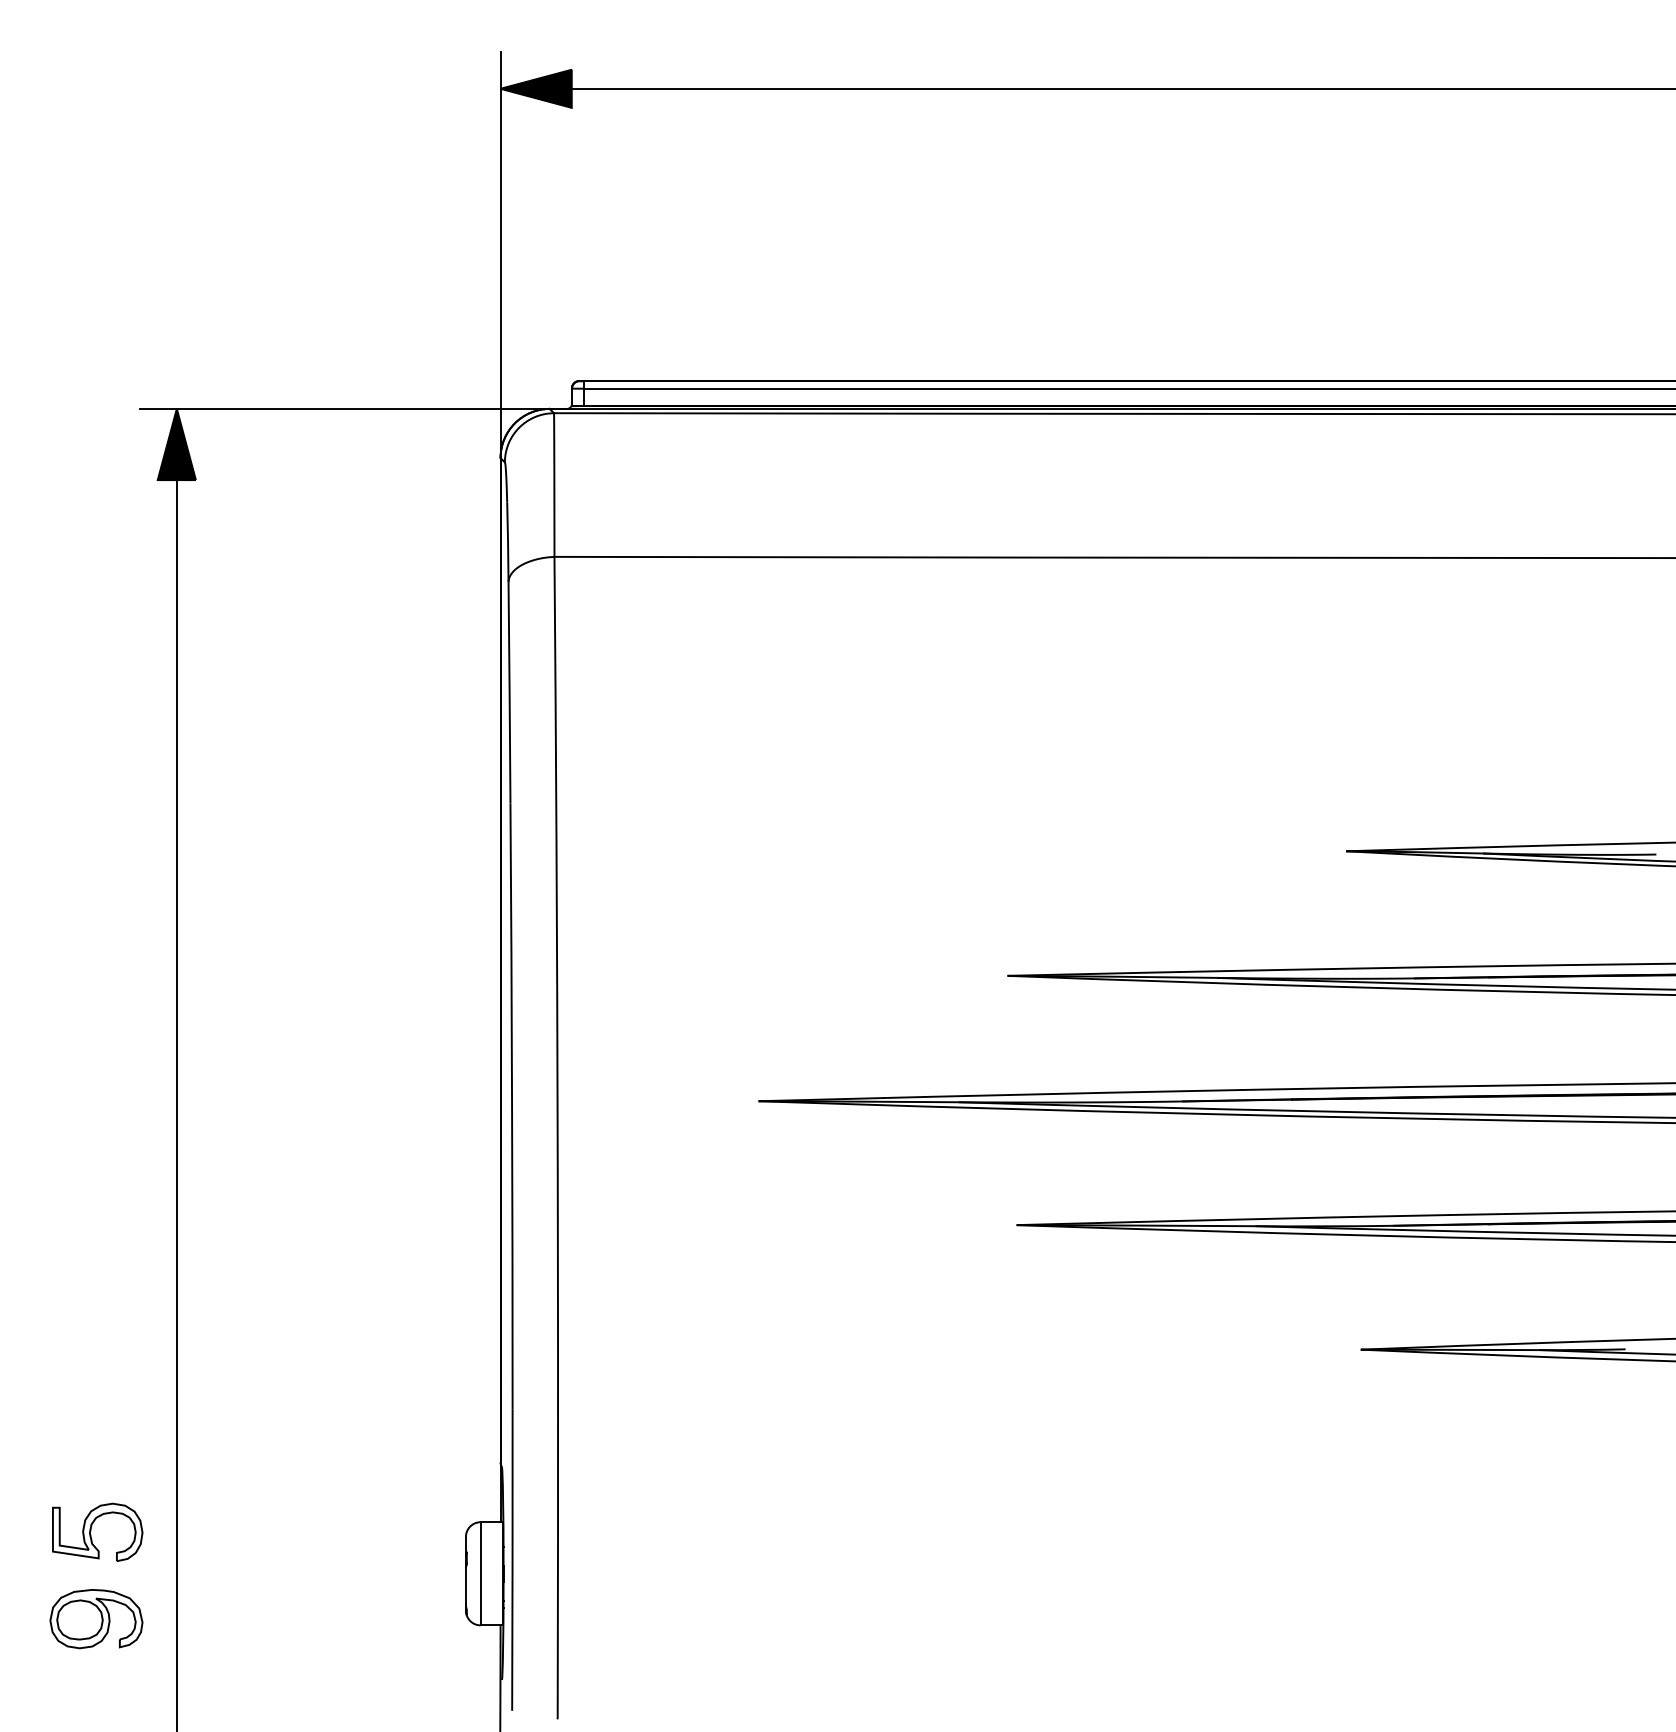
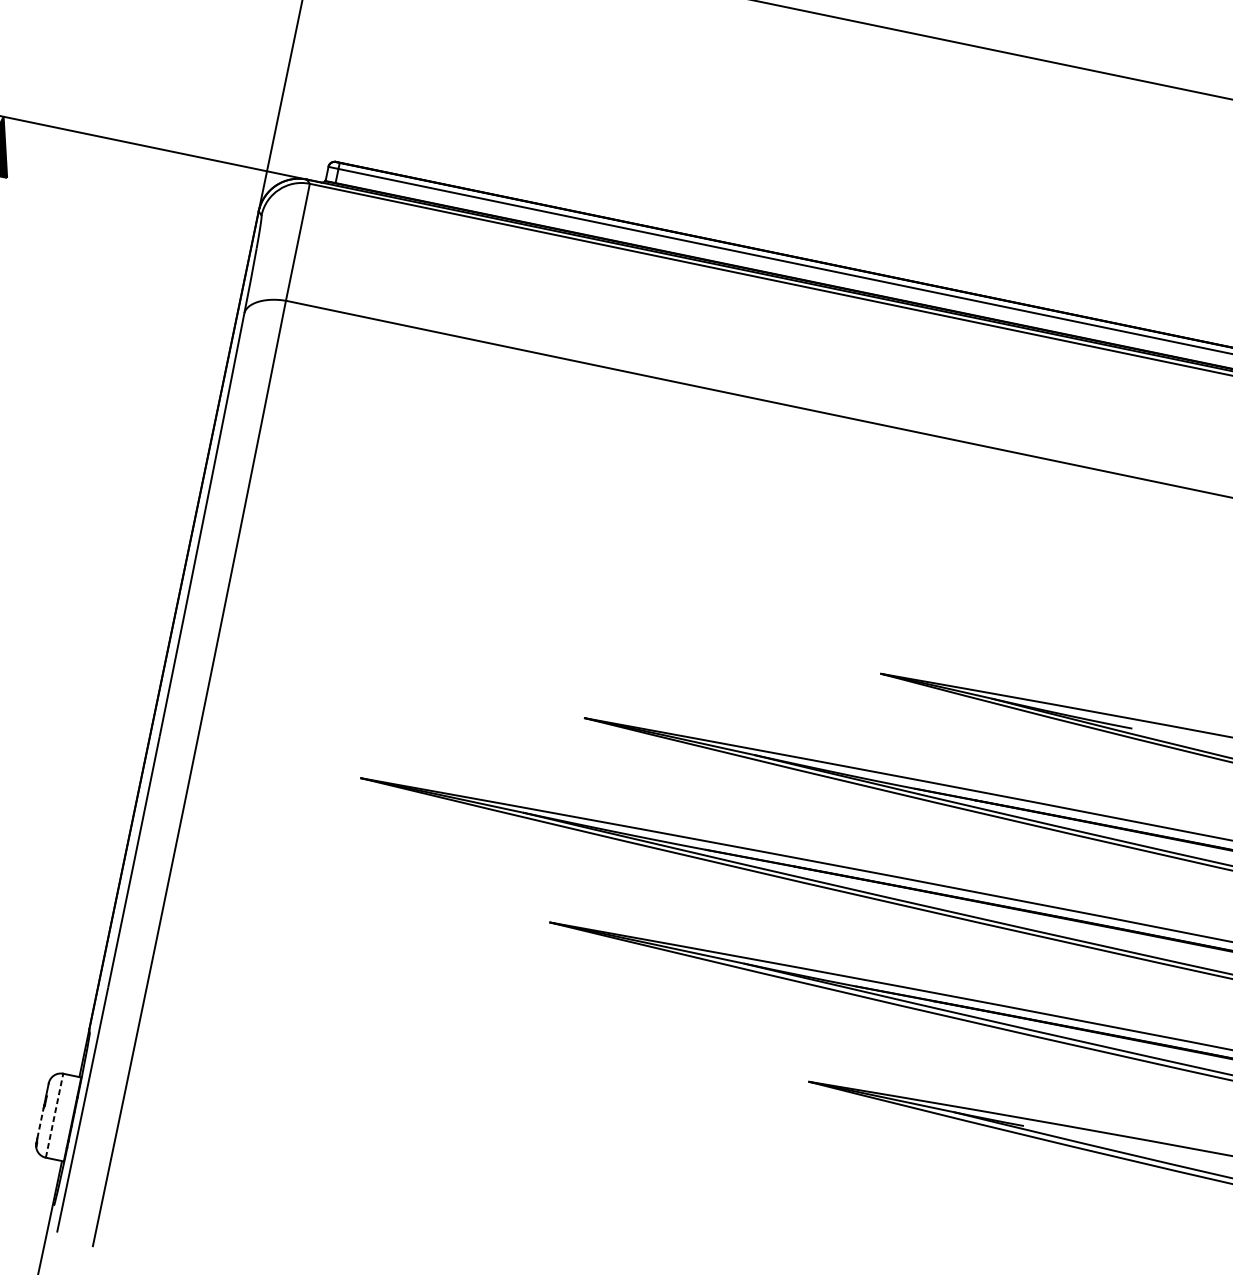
line: (480, 1573) -> (54, 1115), solid -> dashed
line: (465, 1586) -> (40, 1123), solid -> dashed

